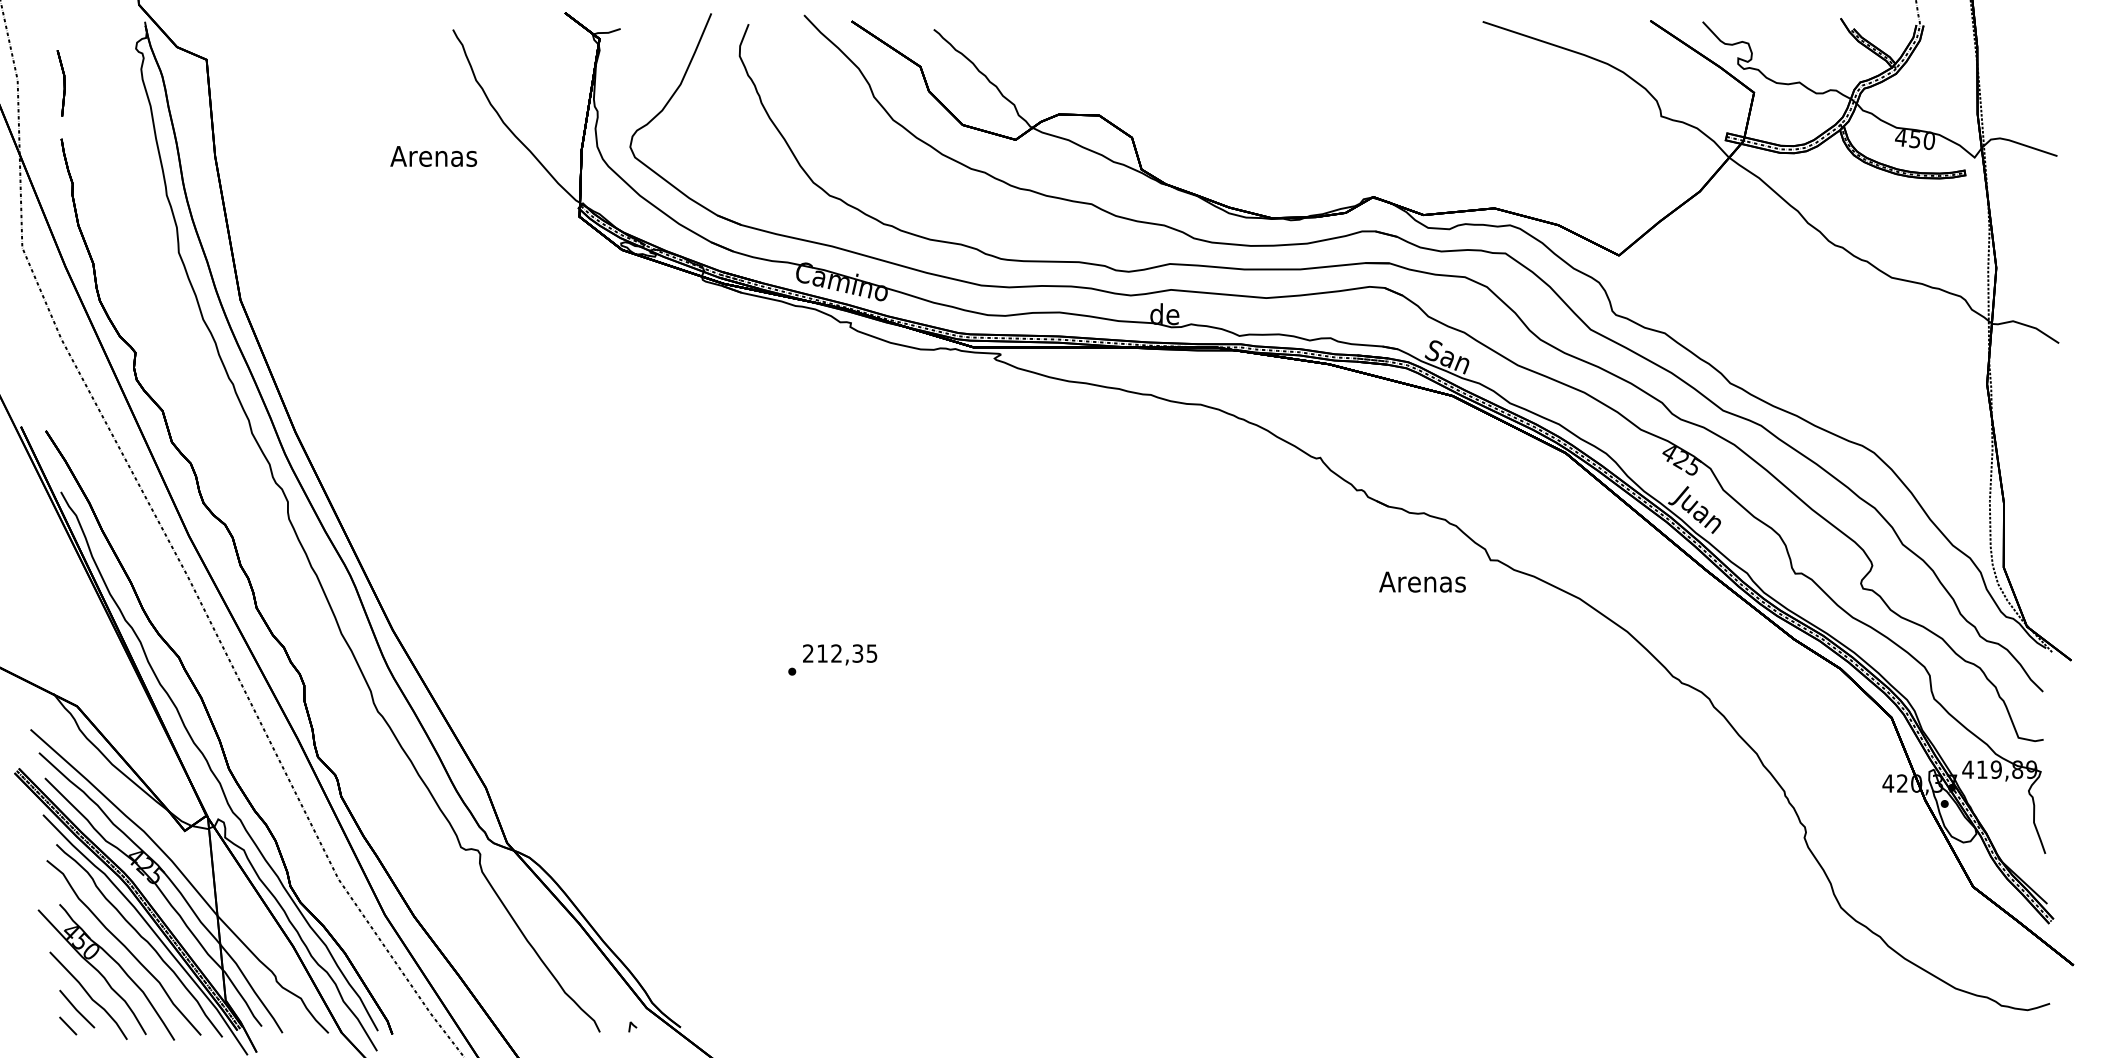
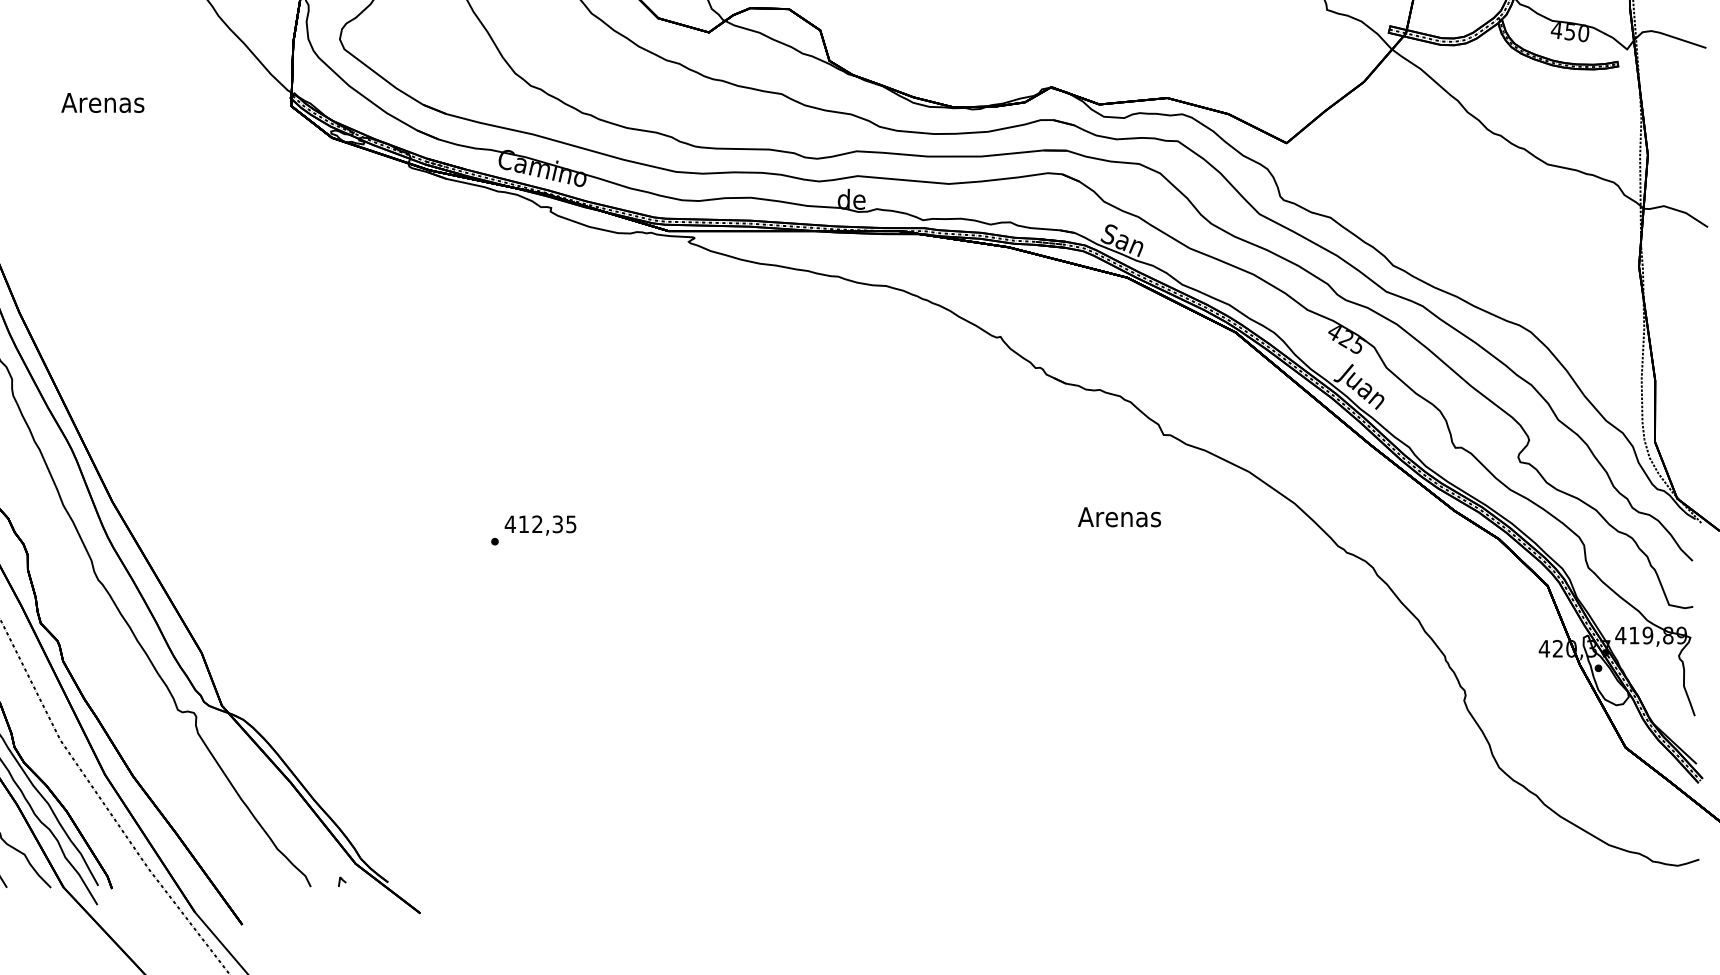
text: (433, 156) -> (102, 102), moved
text: (1422, 581) -> (1119, 516), moved
text: (808, 653) -> (510, 524), 212,35 -> 412,35

